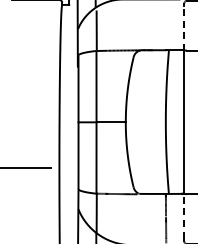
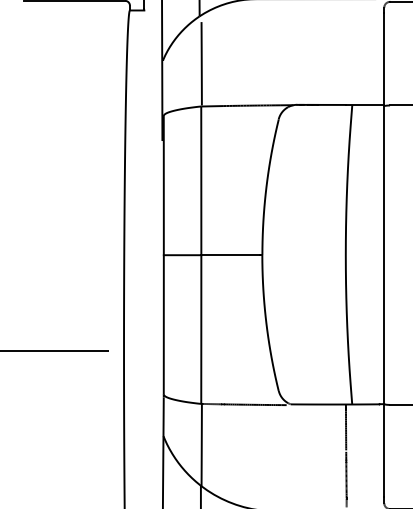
line: (184, 28) -> (384, 59), dashed -> solid
line: (184, 215) -> (384, 449), dashed -> solid

